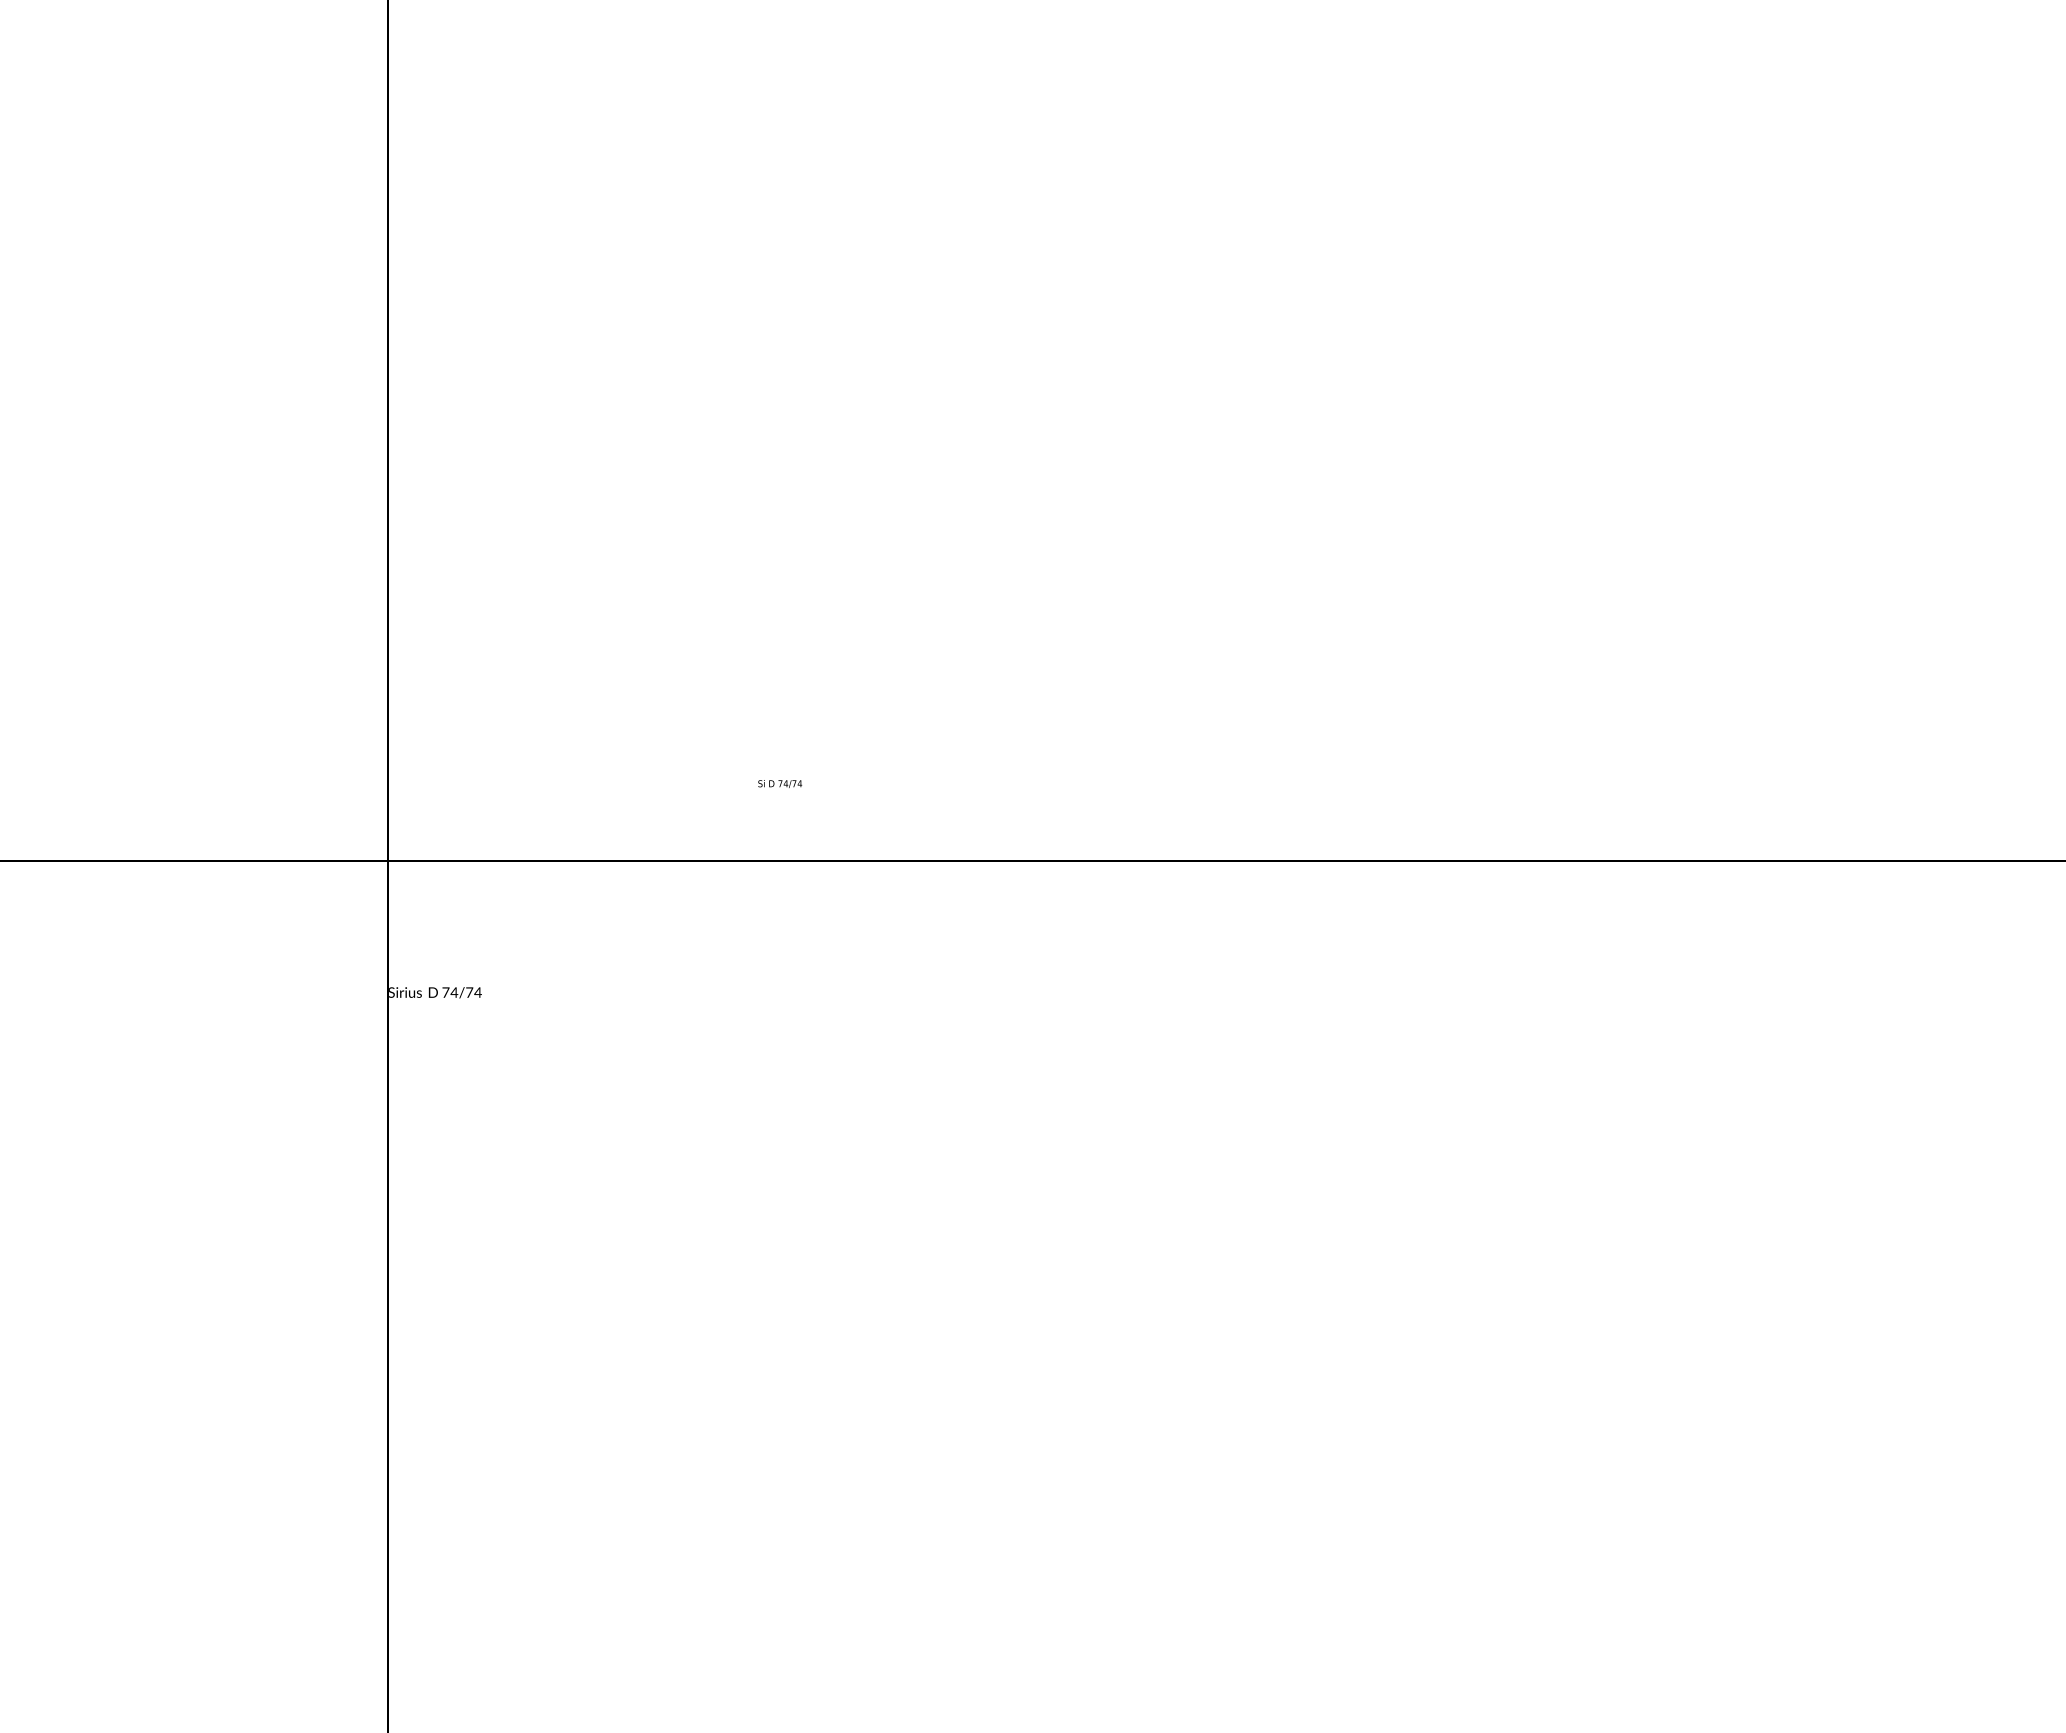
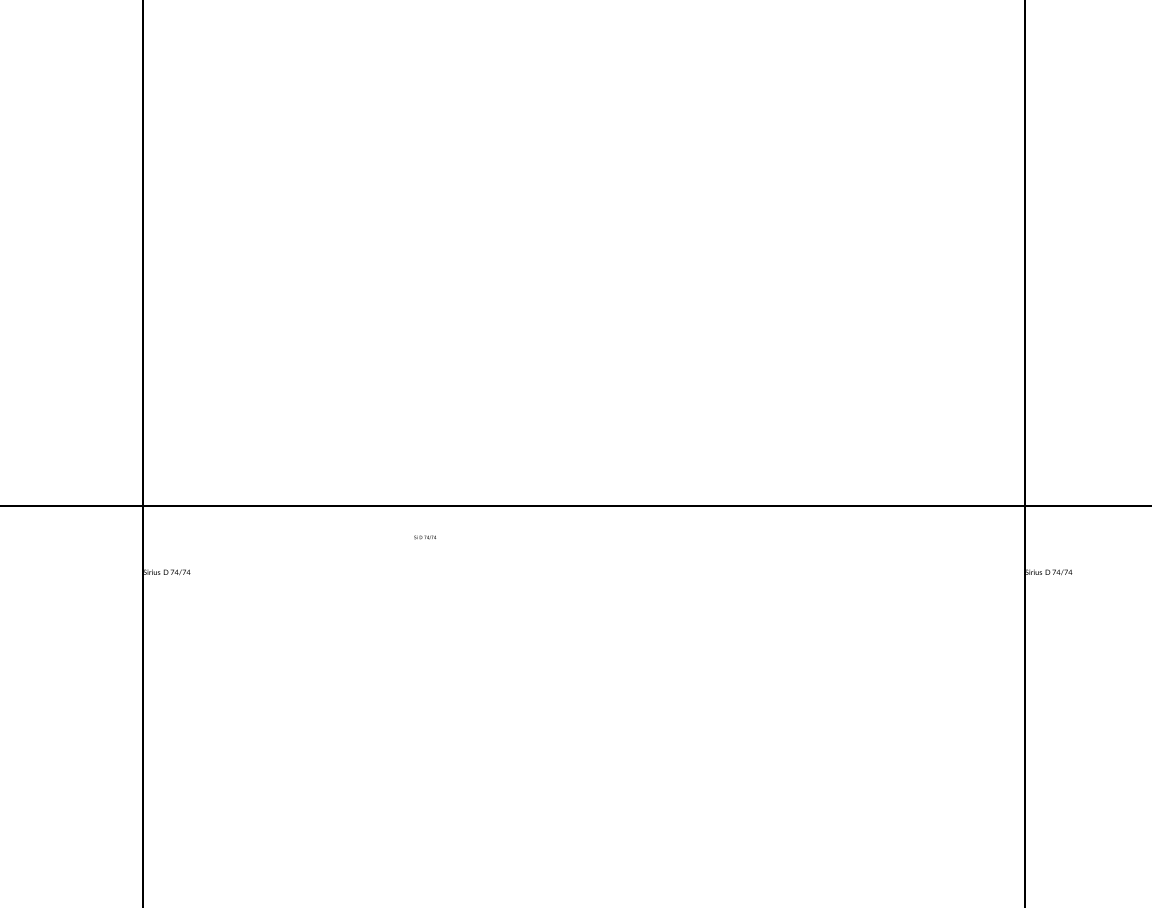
text: (780, 783) -> (425, 537), moved

